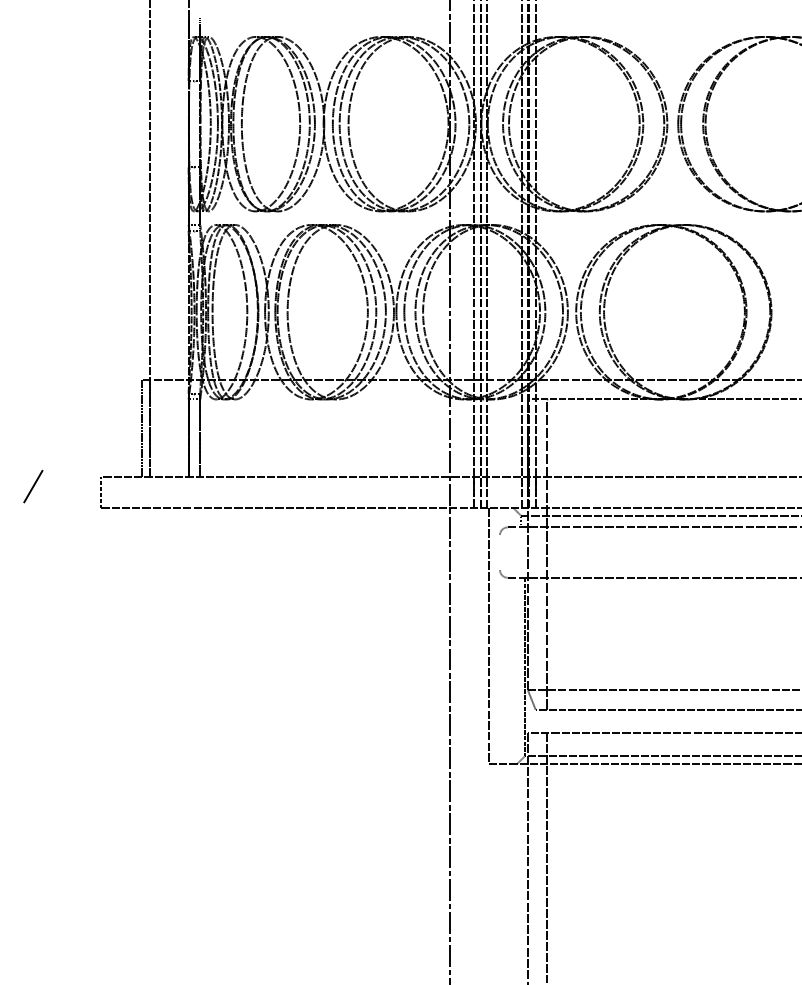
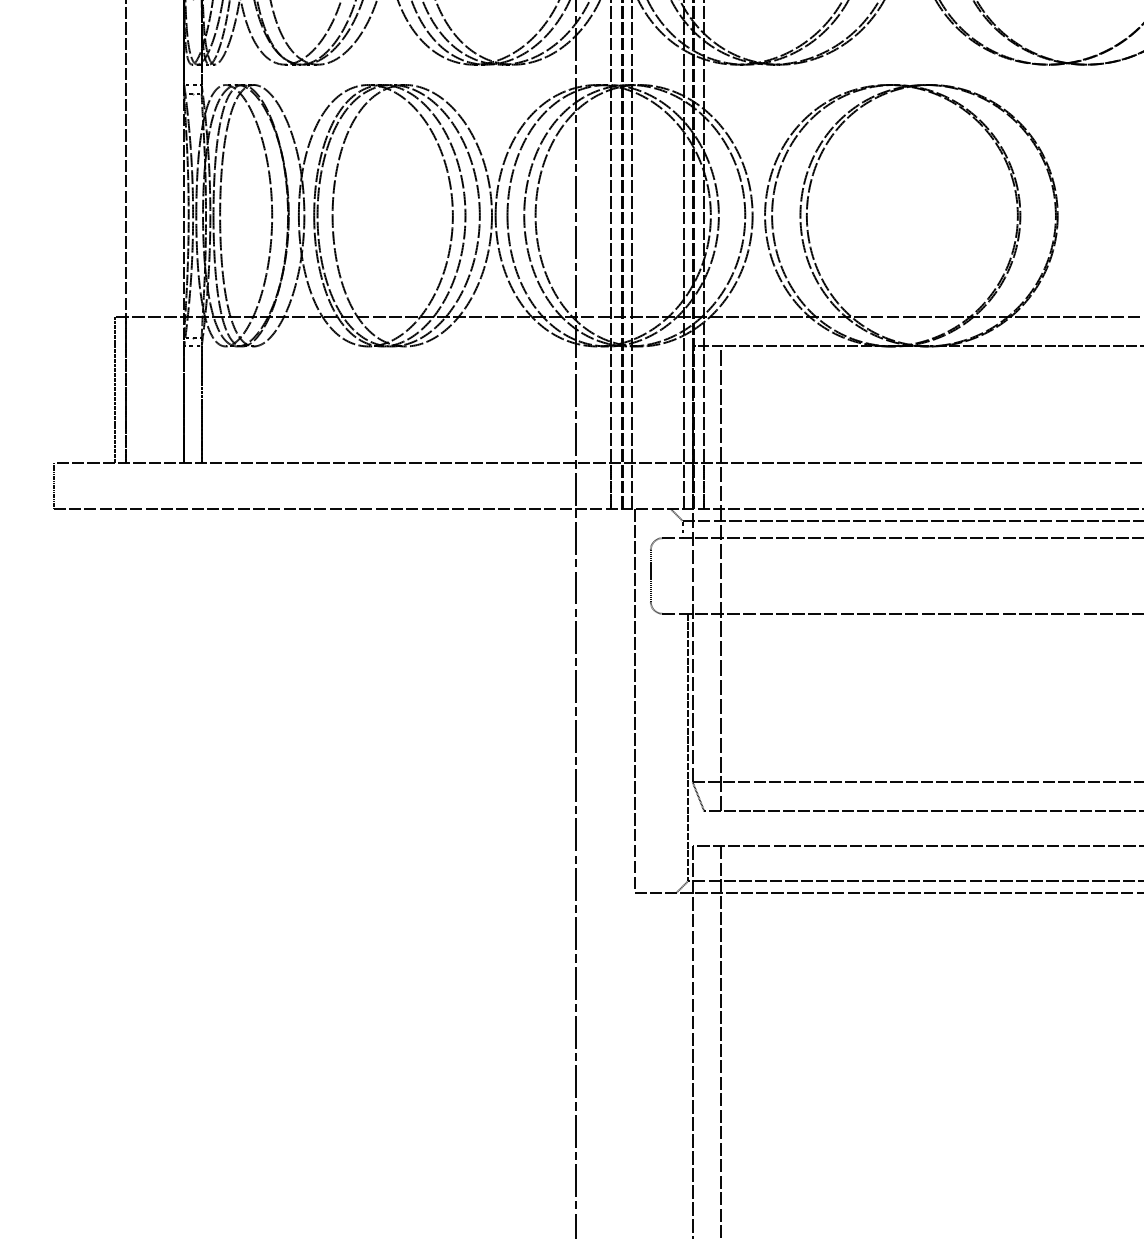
line: (499, 552) -> (650, 575), added

